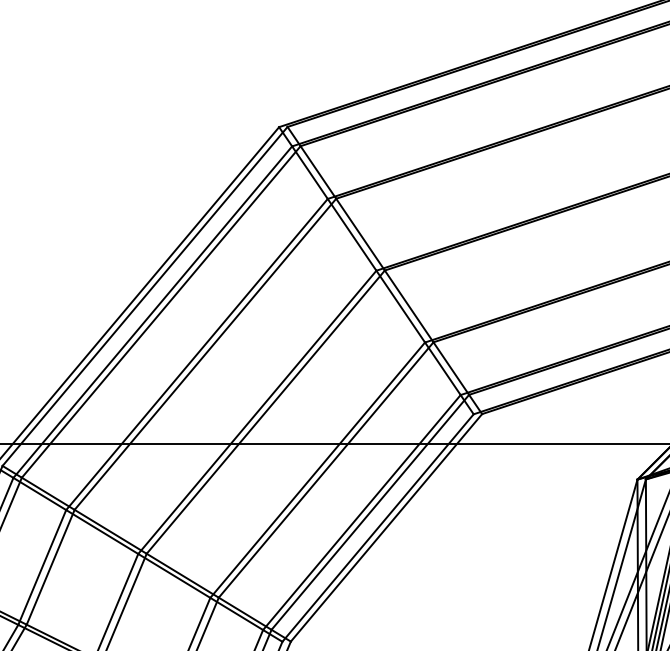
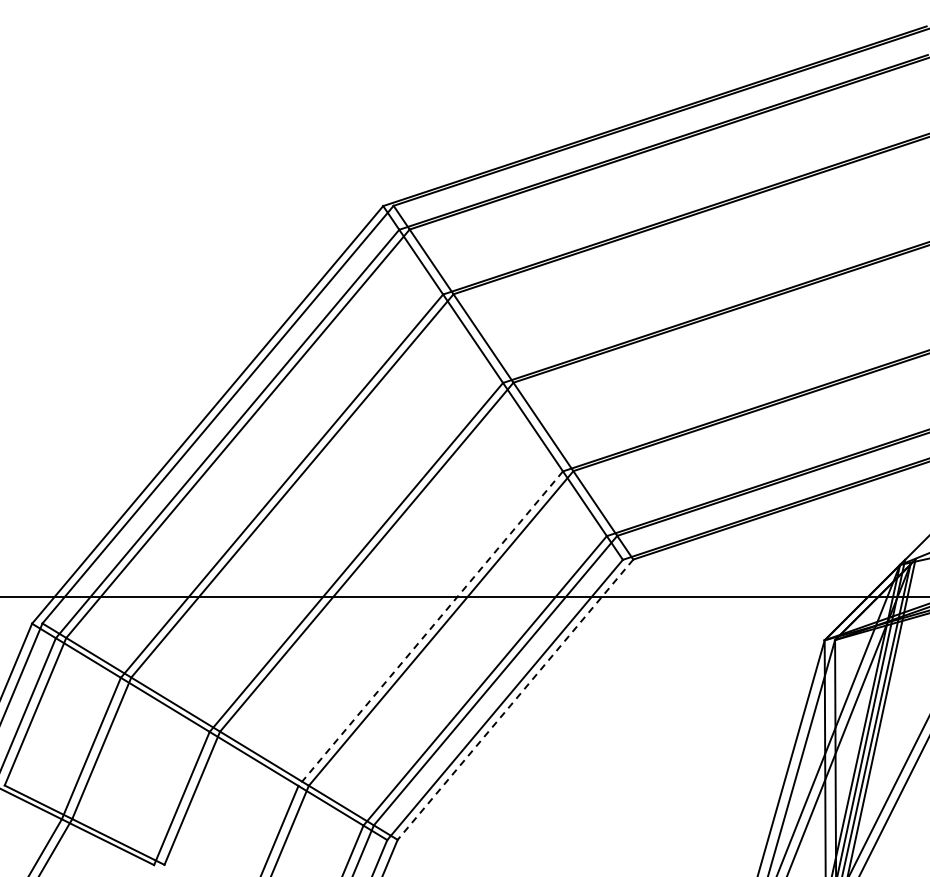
line: (317, 470) -> (430, 628), solid -> dashed
line: (386, 528) -> (515, 700), solid -> dashed

